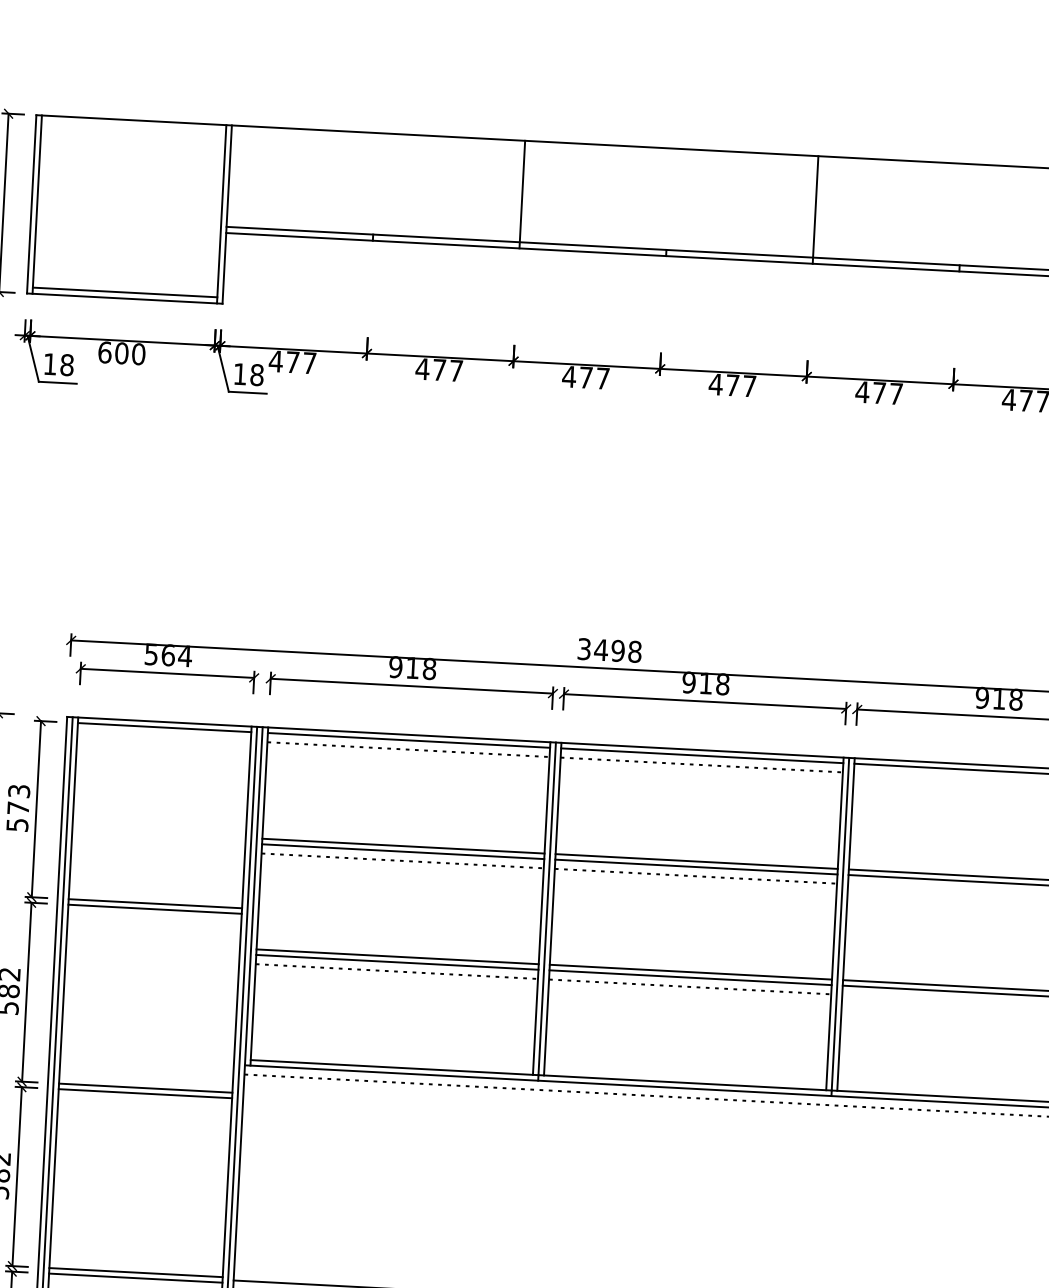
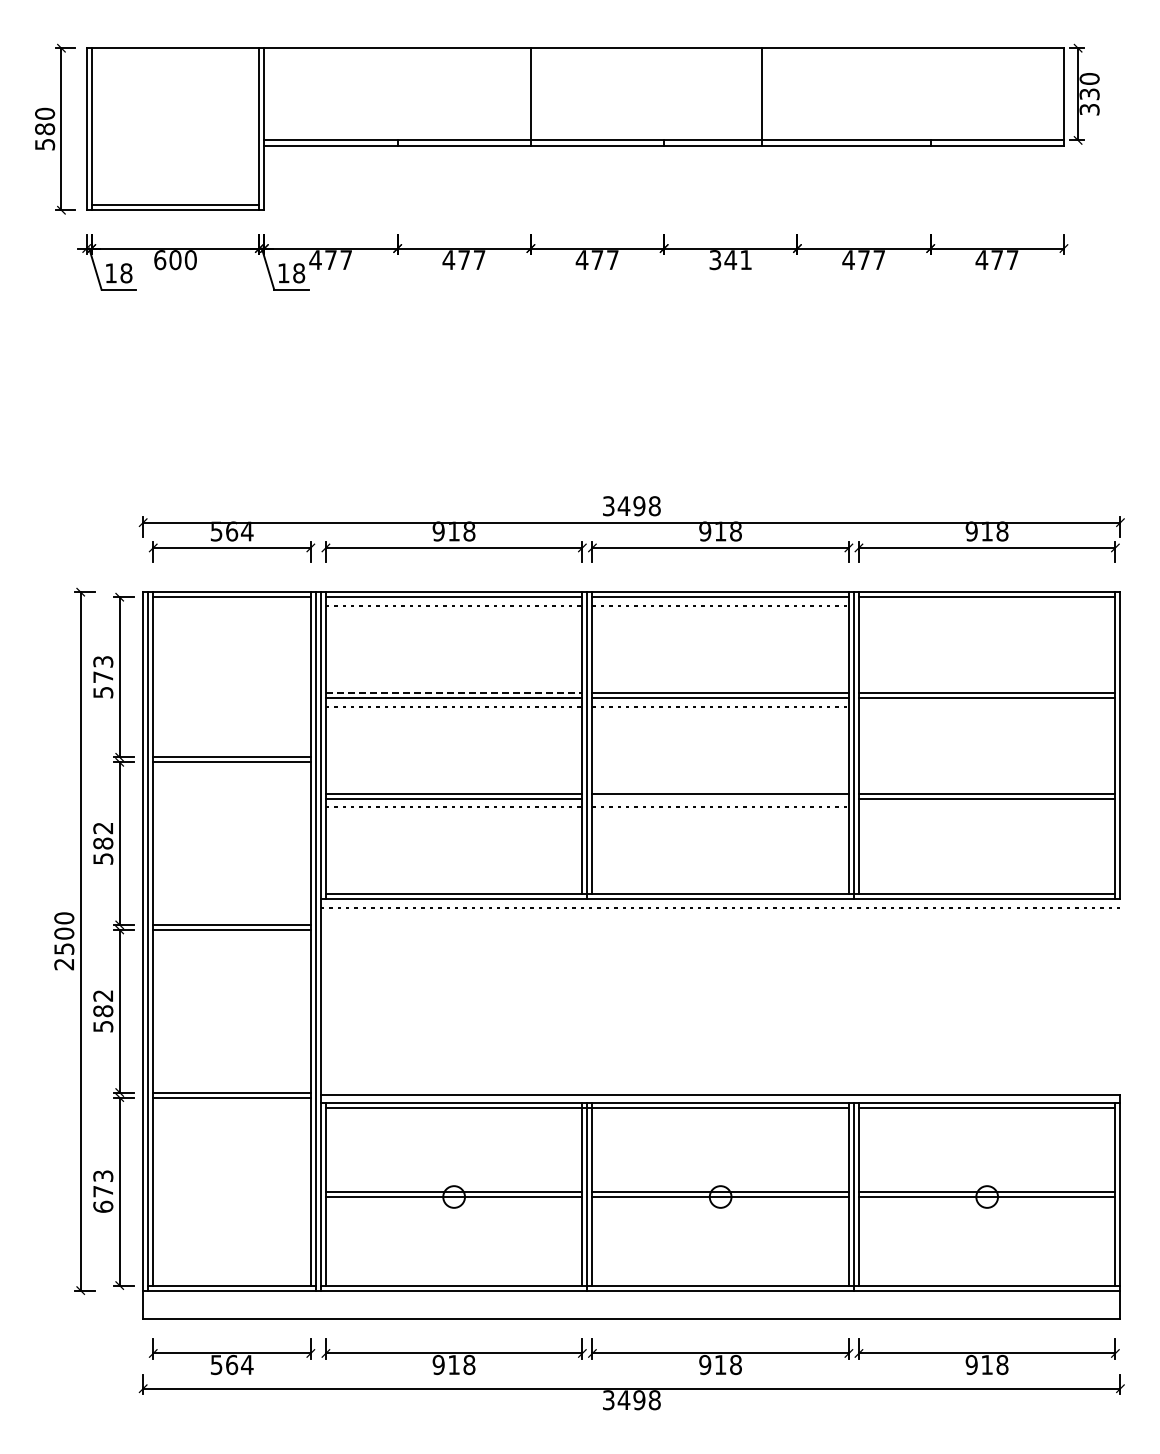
line: (815, 210) -> (762, 97), moved
text: (732, 385) -> (730, 260), 477 -> 341
line: (403, 846) -> (454, 693), solid -> dashed
line: (690, 977) -> (720, 798), removed

